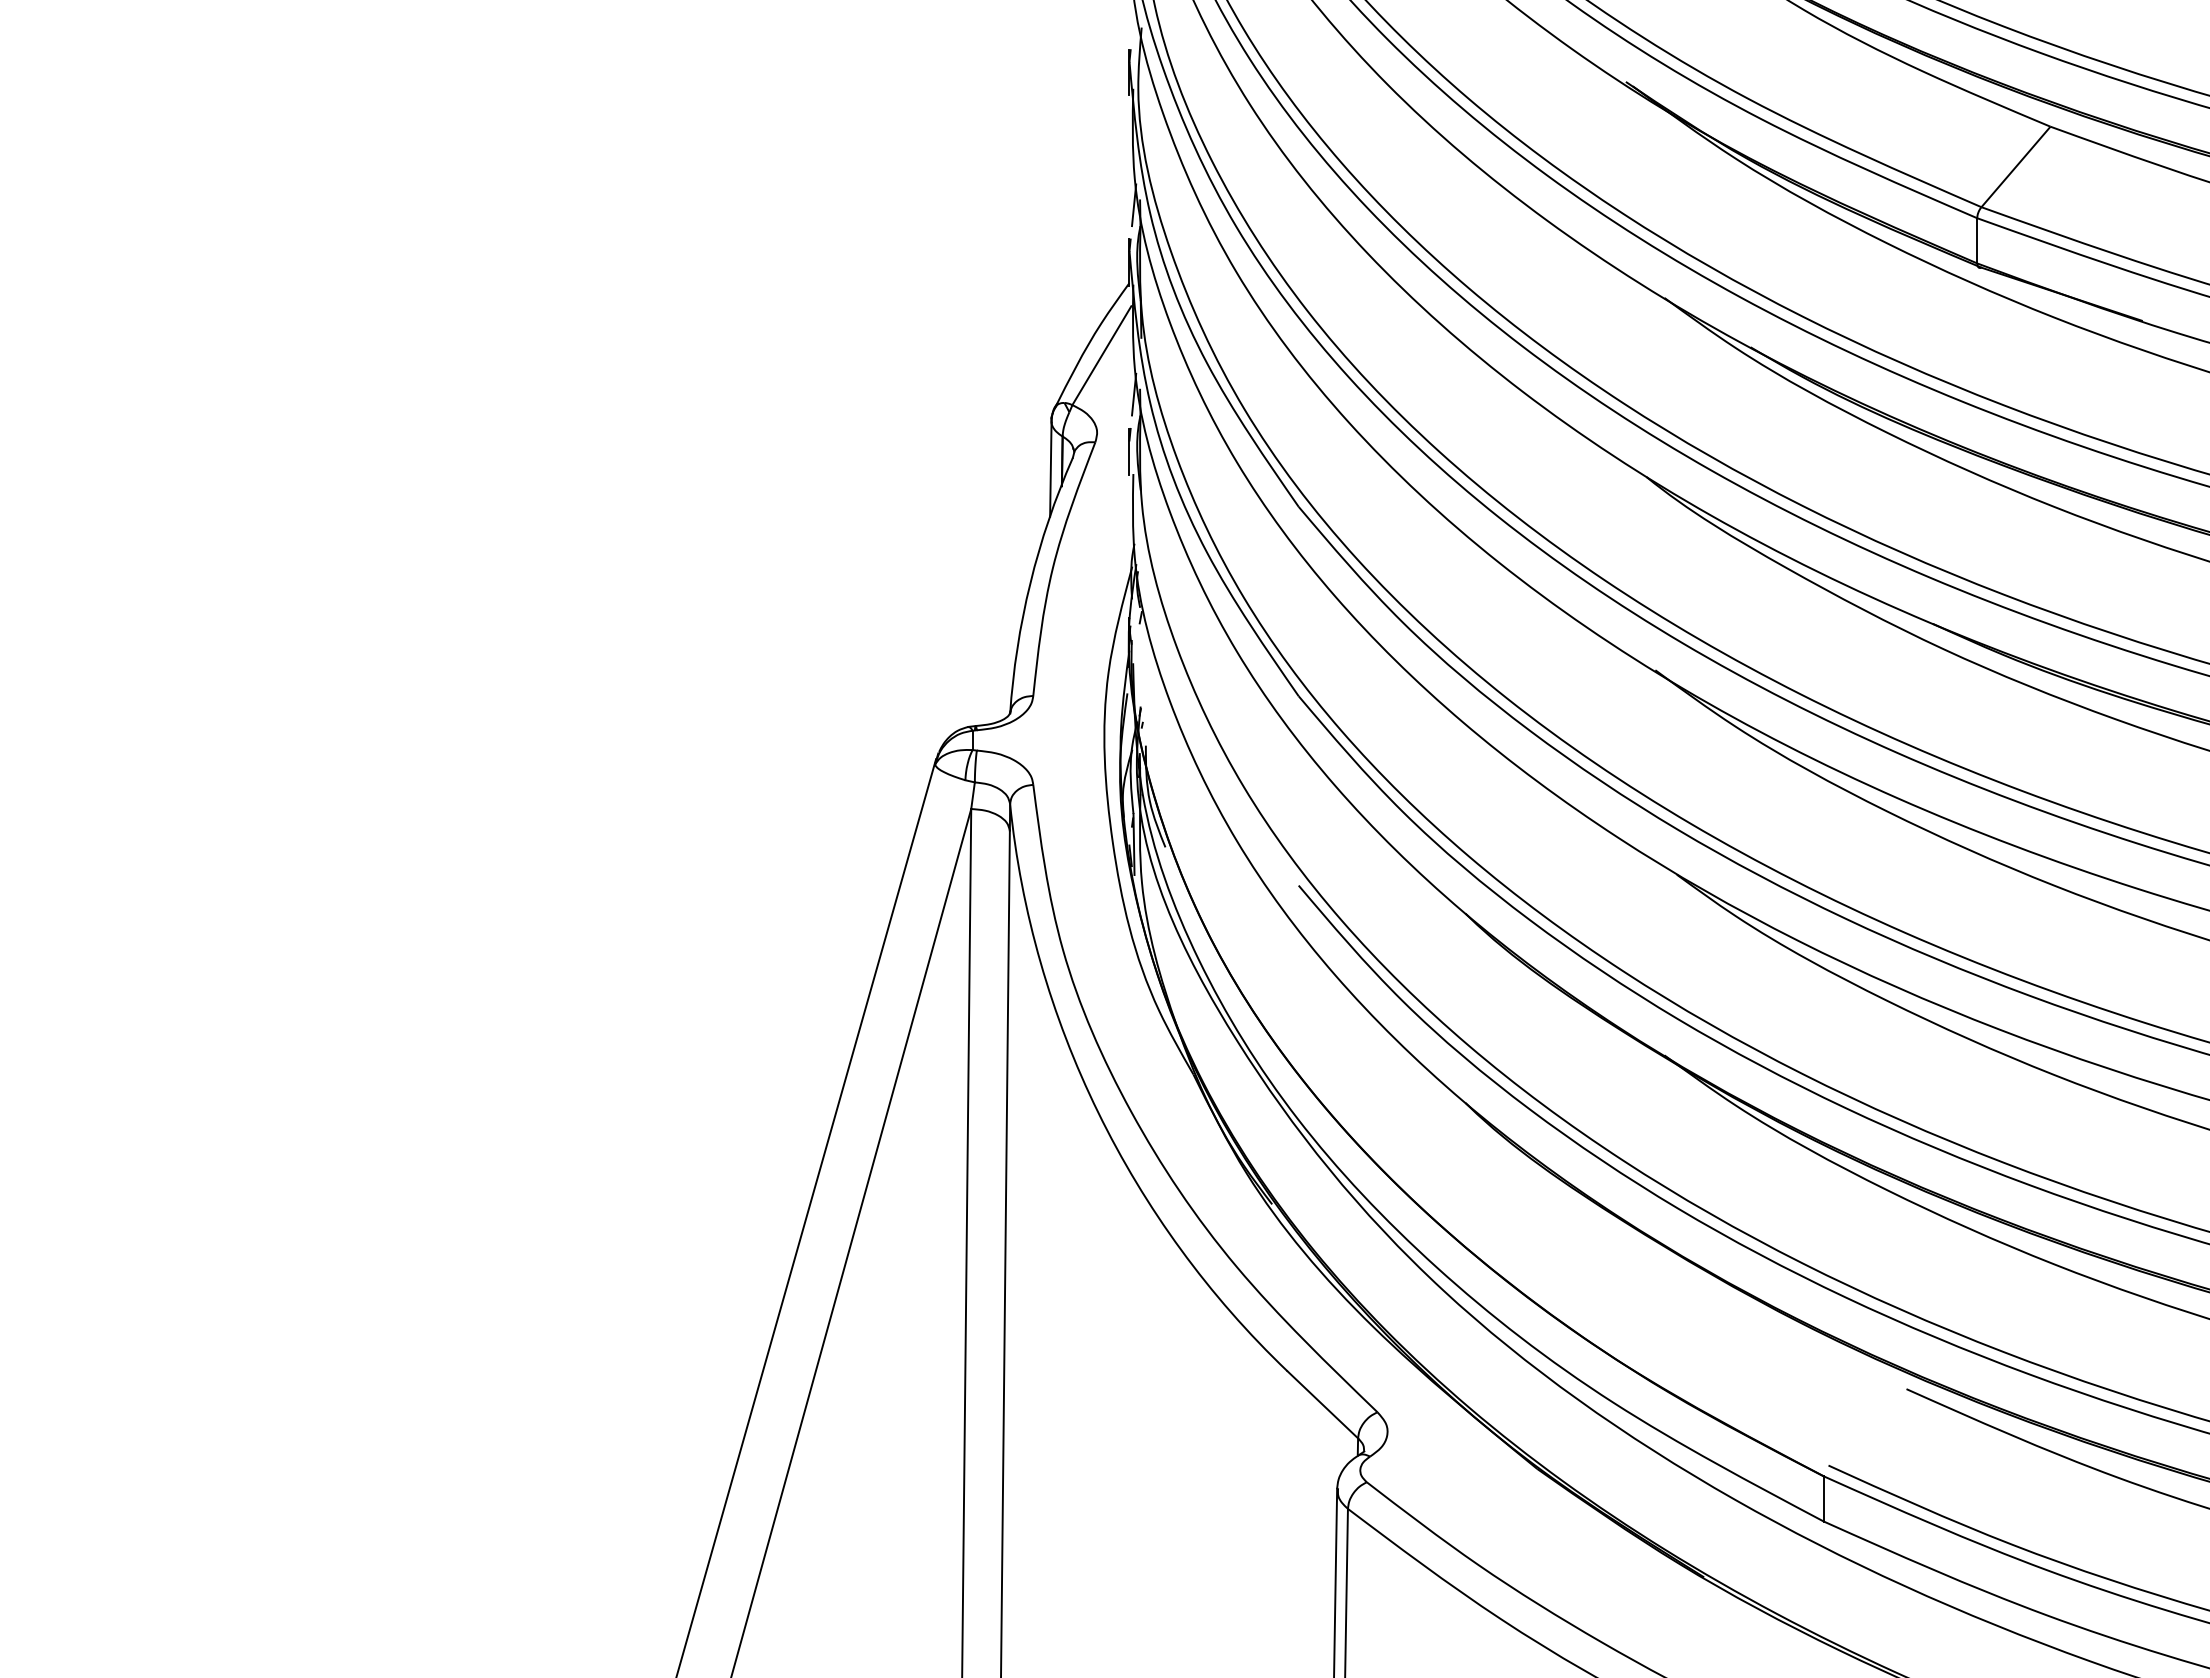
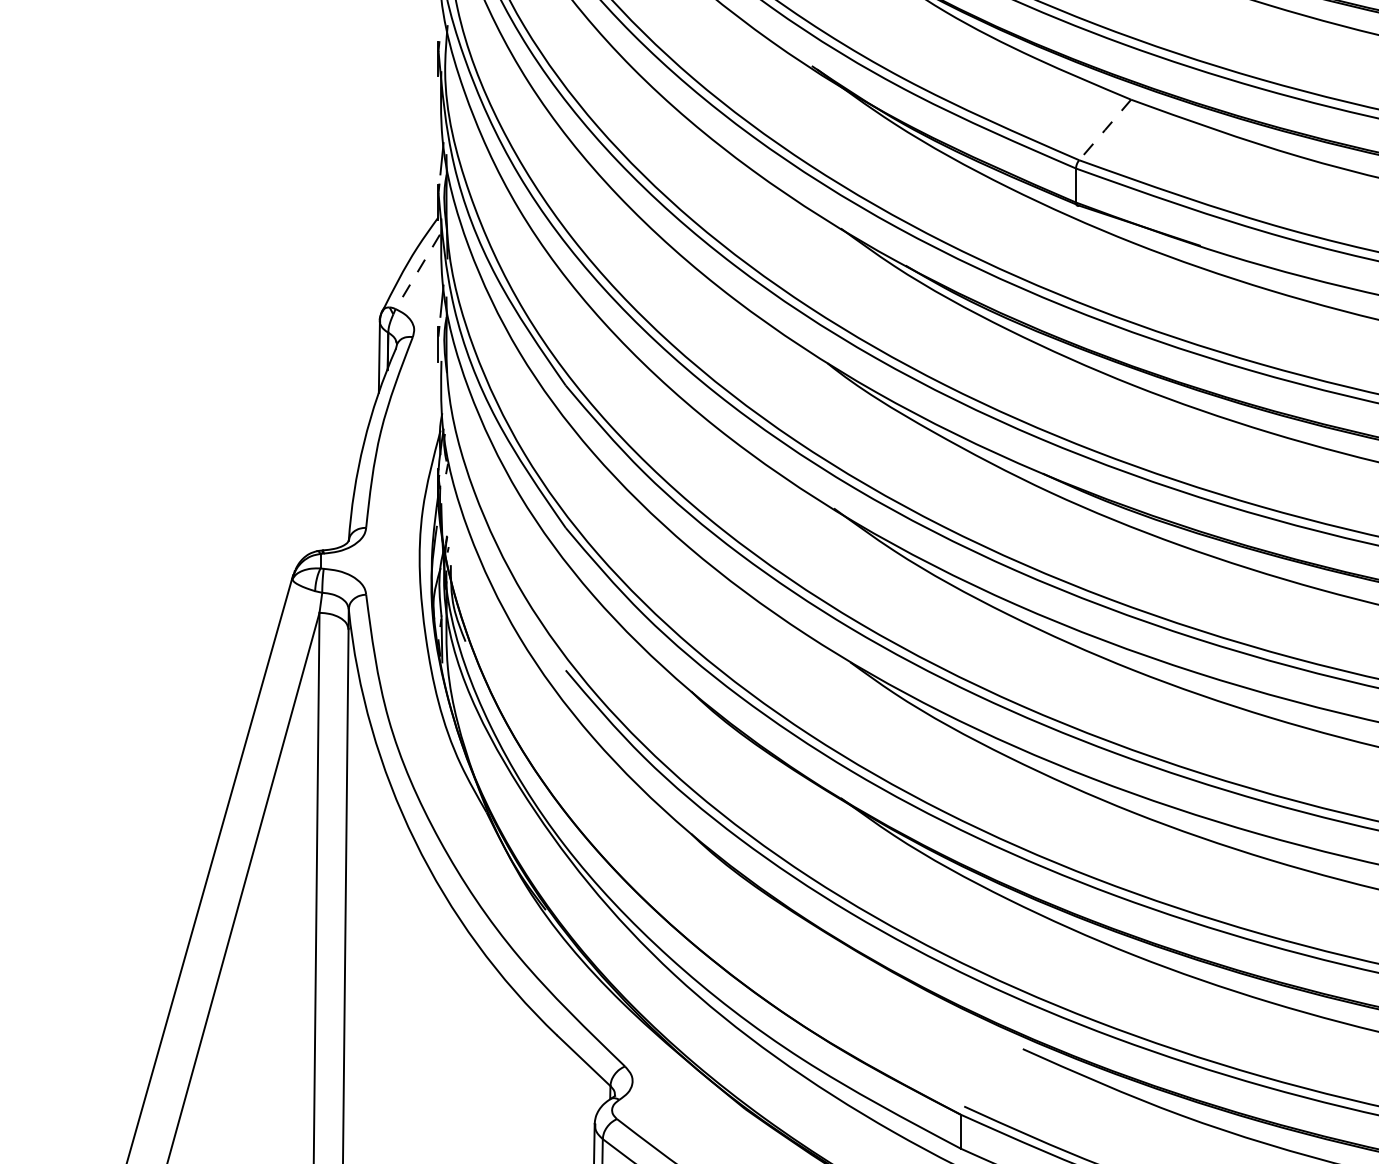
line: (2015, 166) -> (1104, 129), solid -> dashed
line: (1101, 355) -> (417, 271), solid -> dashed

